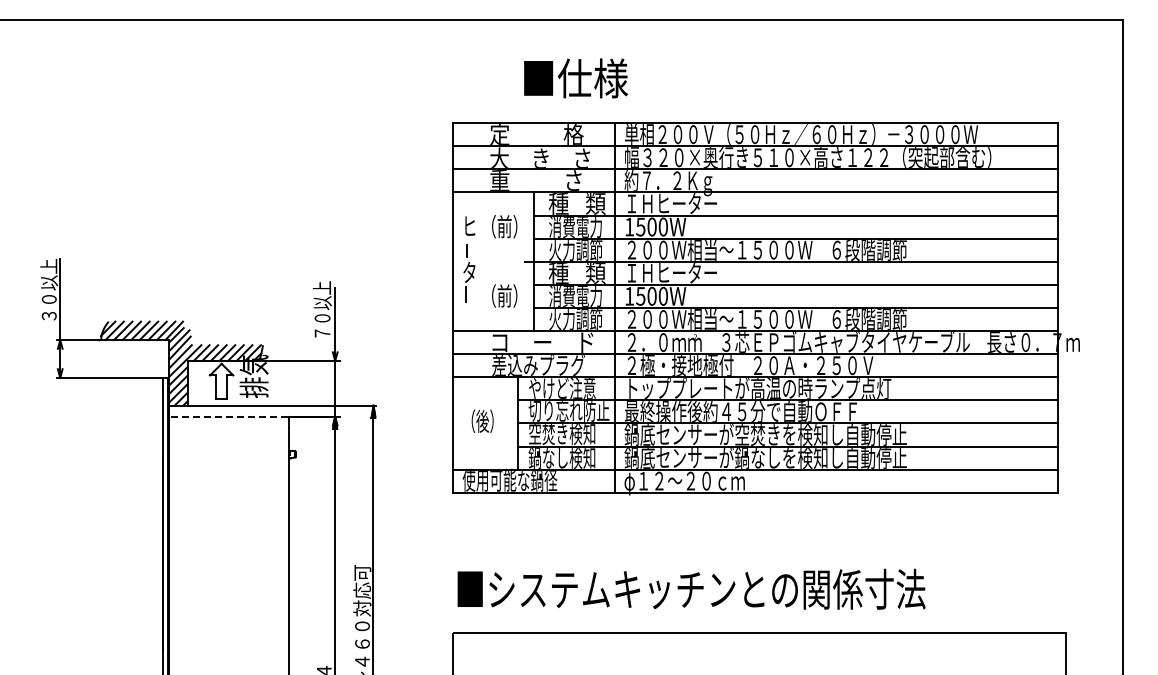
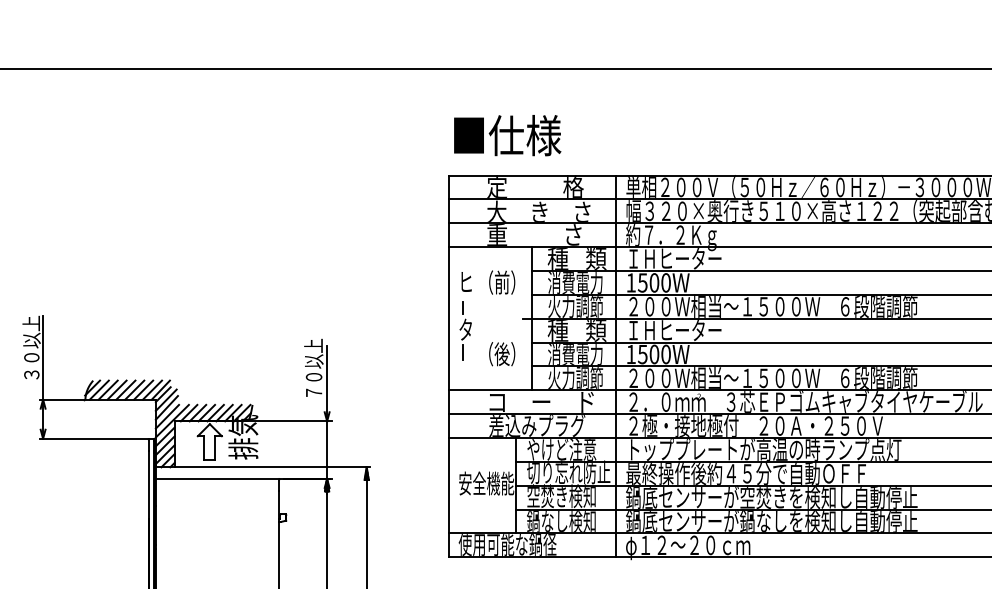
text: (575, 78) -> (507, 135), moved
text: (504, 295) -> (501, 353), （前） -> （後）
line: (228, 416) -> (216, 478), dashed -> solid
text: (489, 420) -> (486, 482), （後） -> 安全機能

